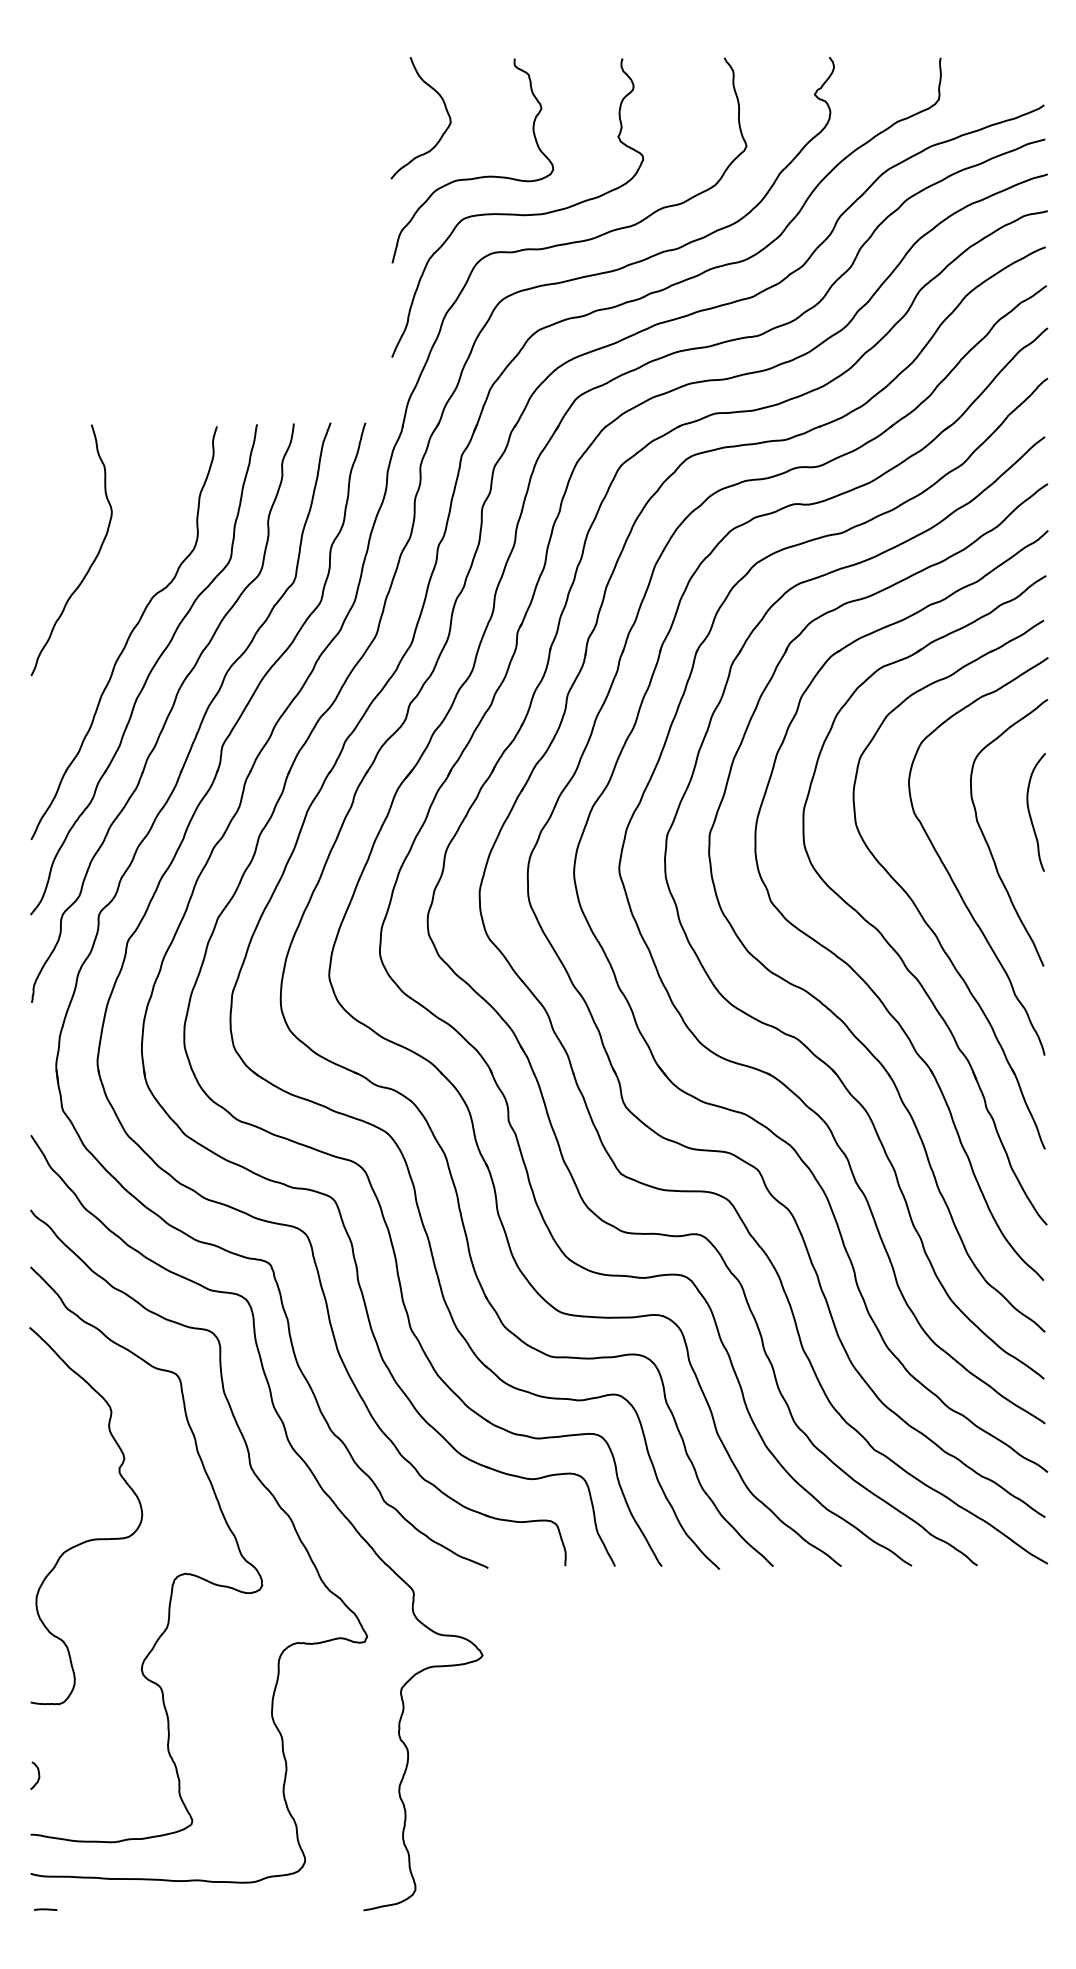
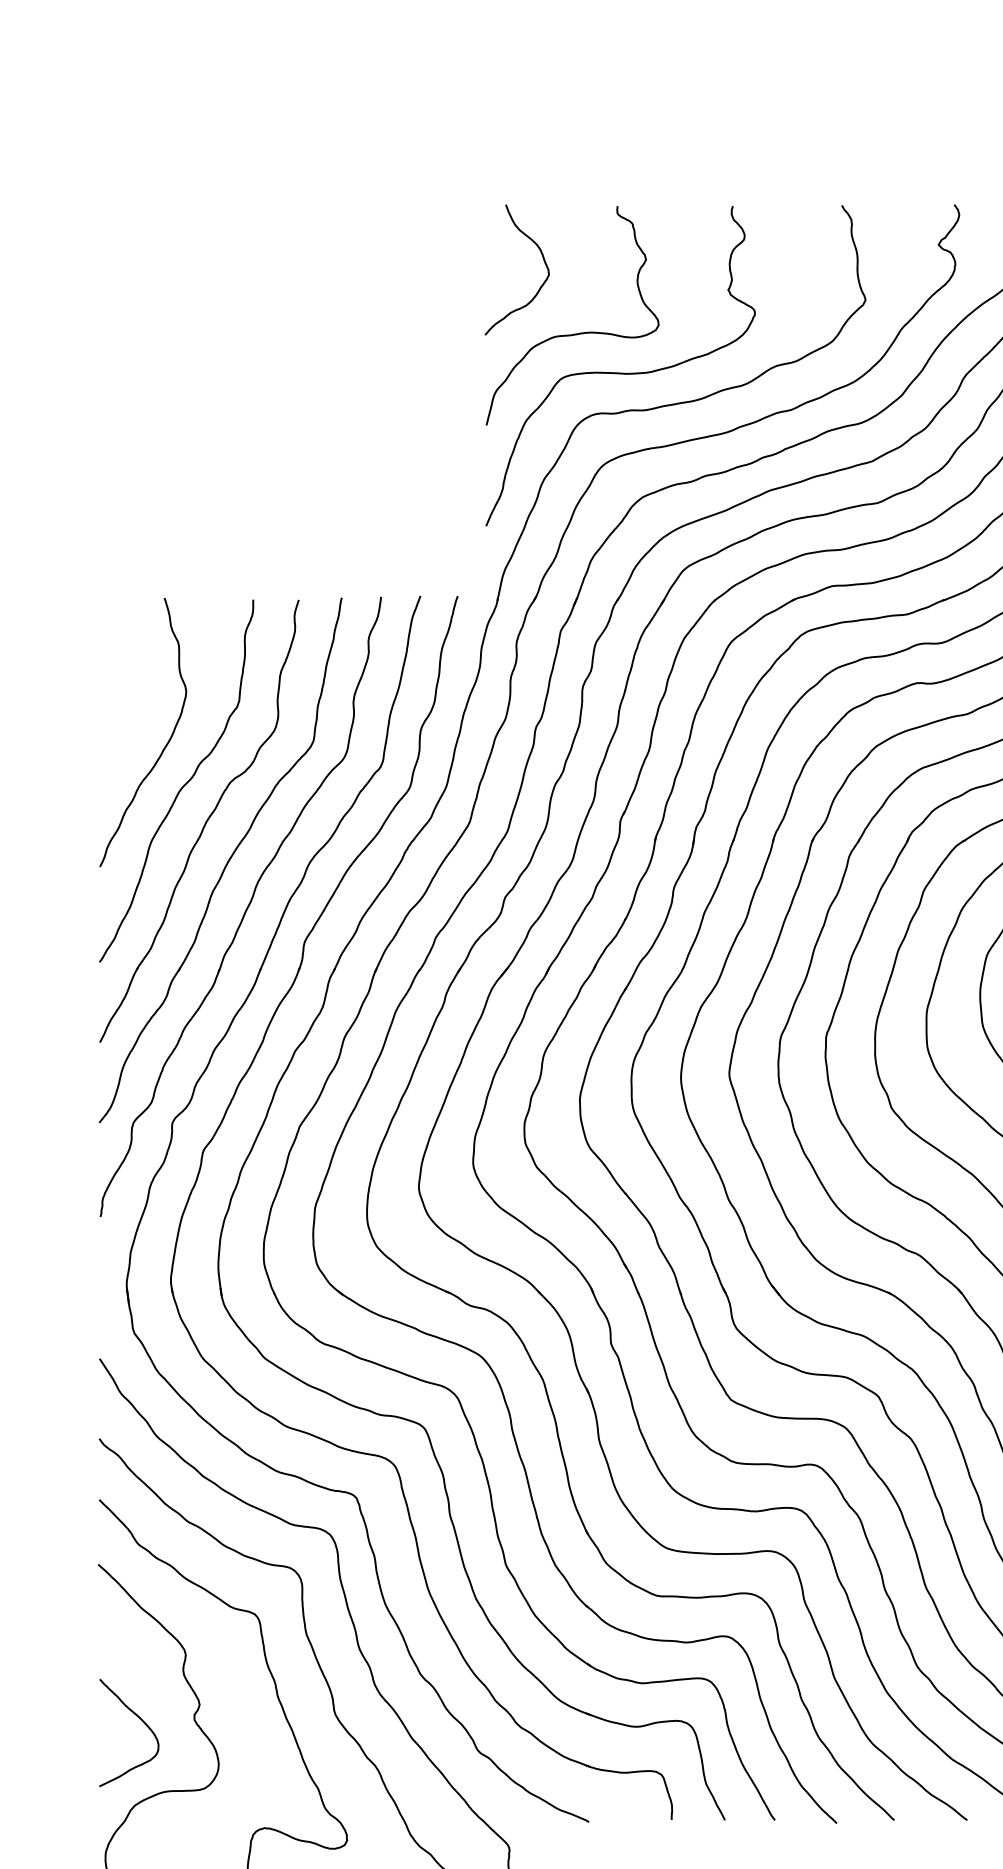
curve: (108, 600) -> (182, 786), added
curve: (69, 1473) -> (140, 1720), added

